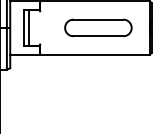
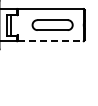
line: (96, 55) -> (51, 41), solid -> dashed

